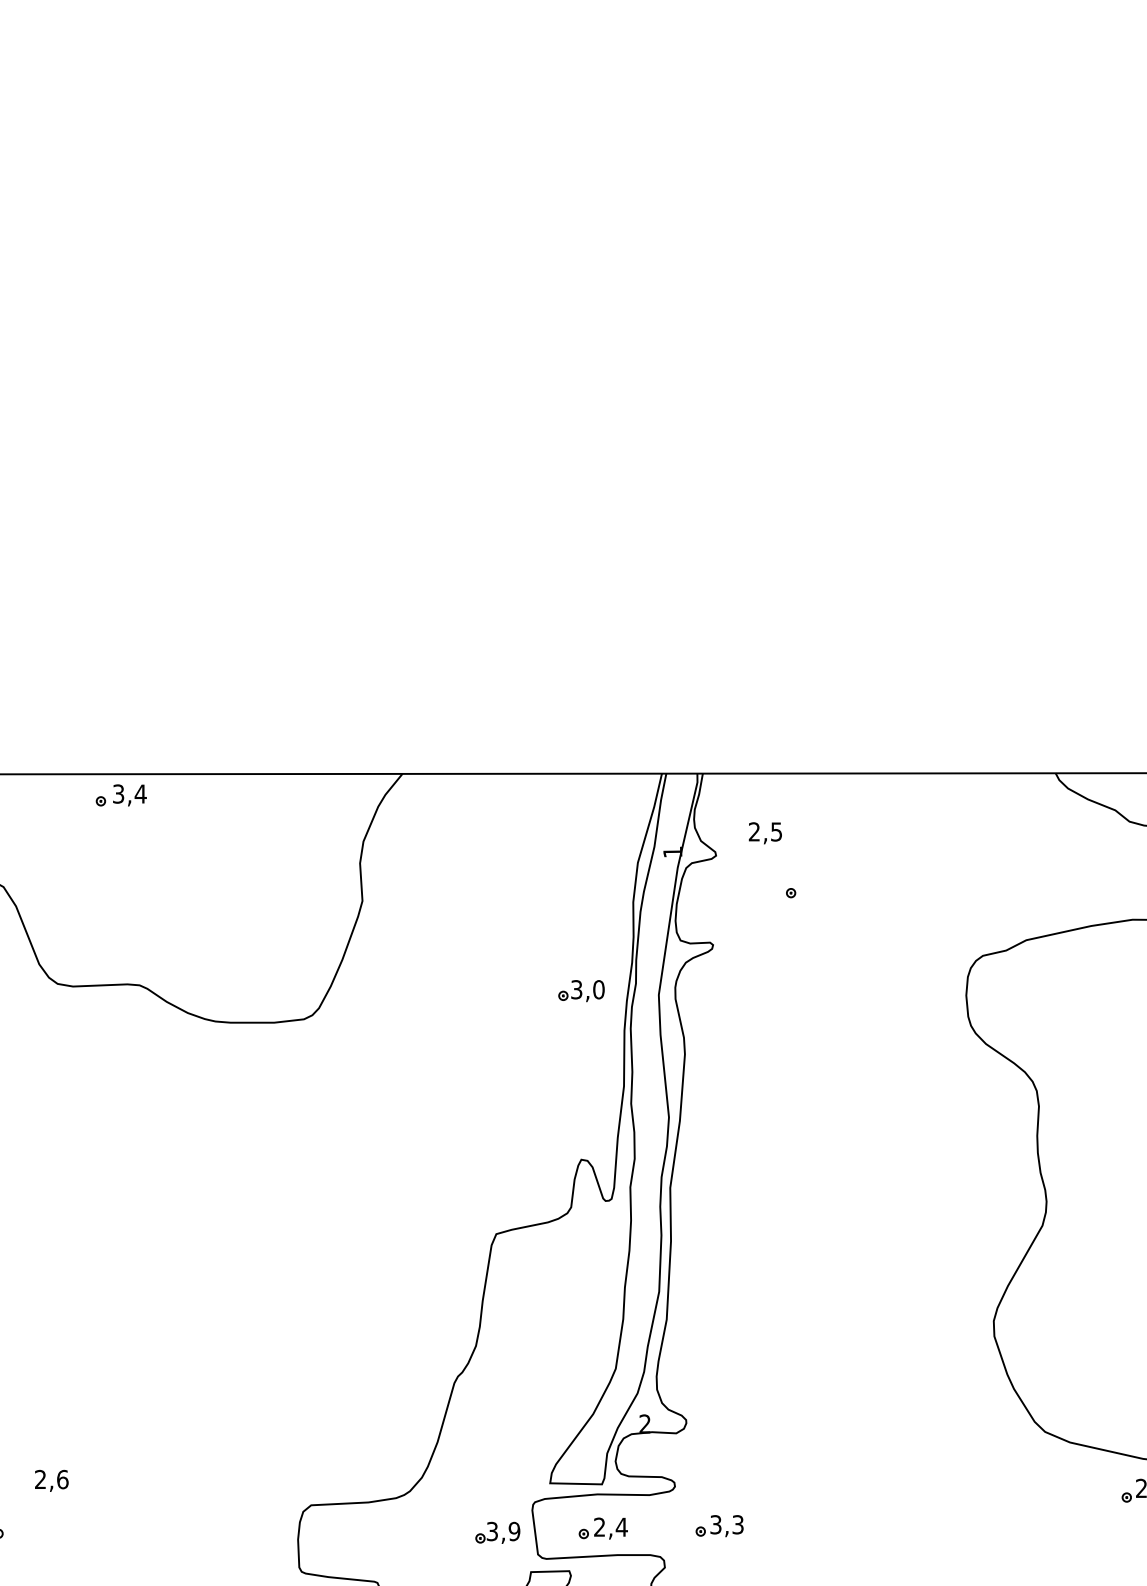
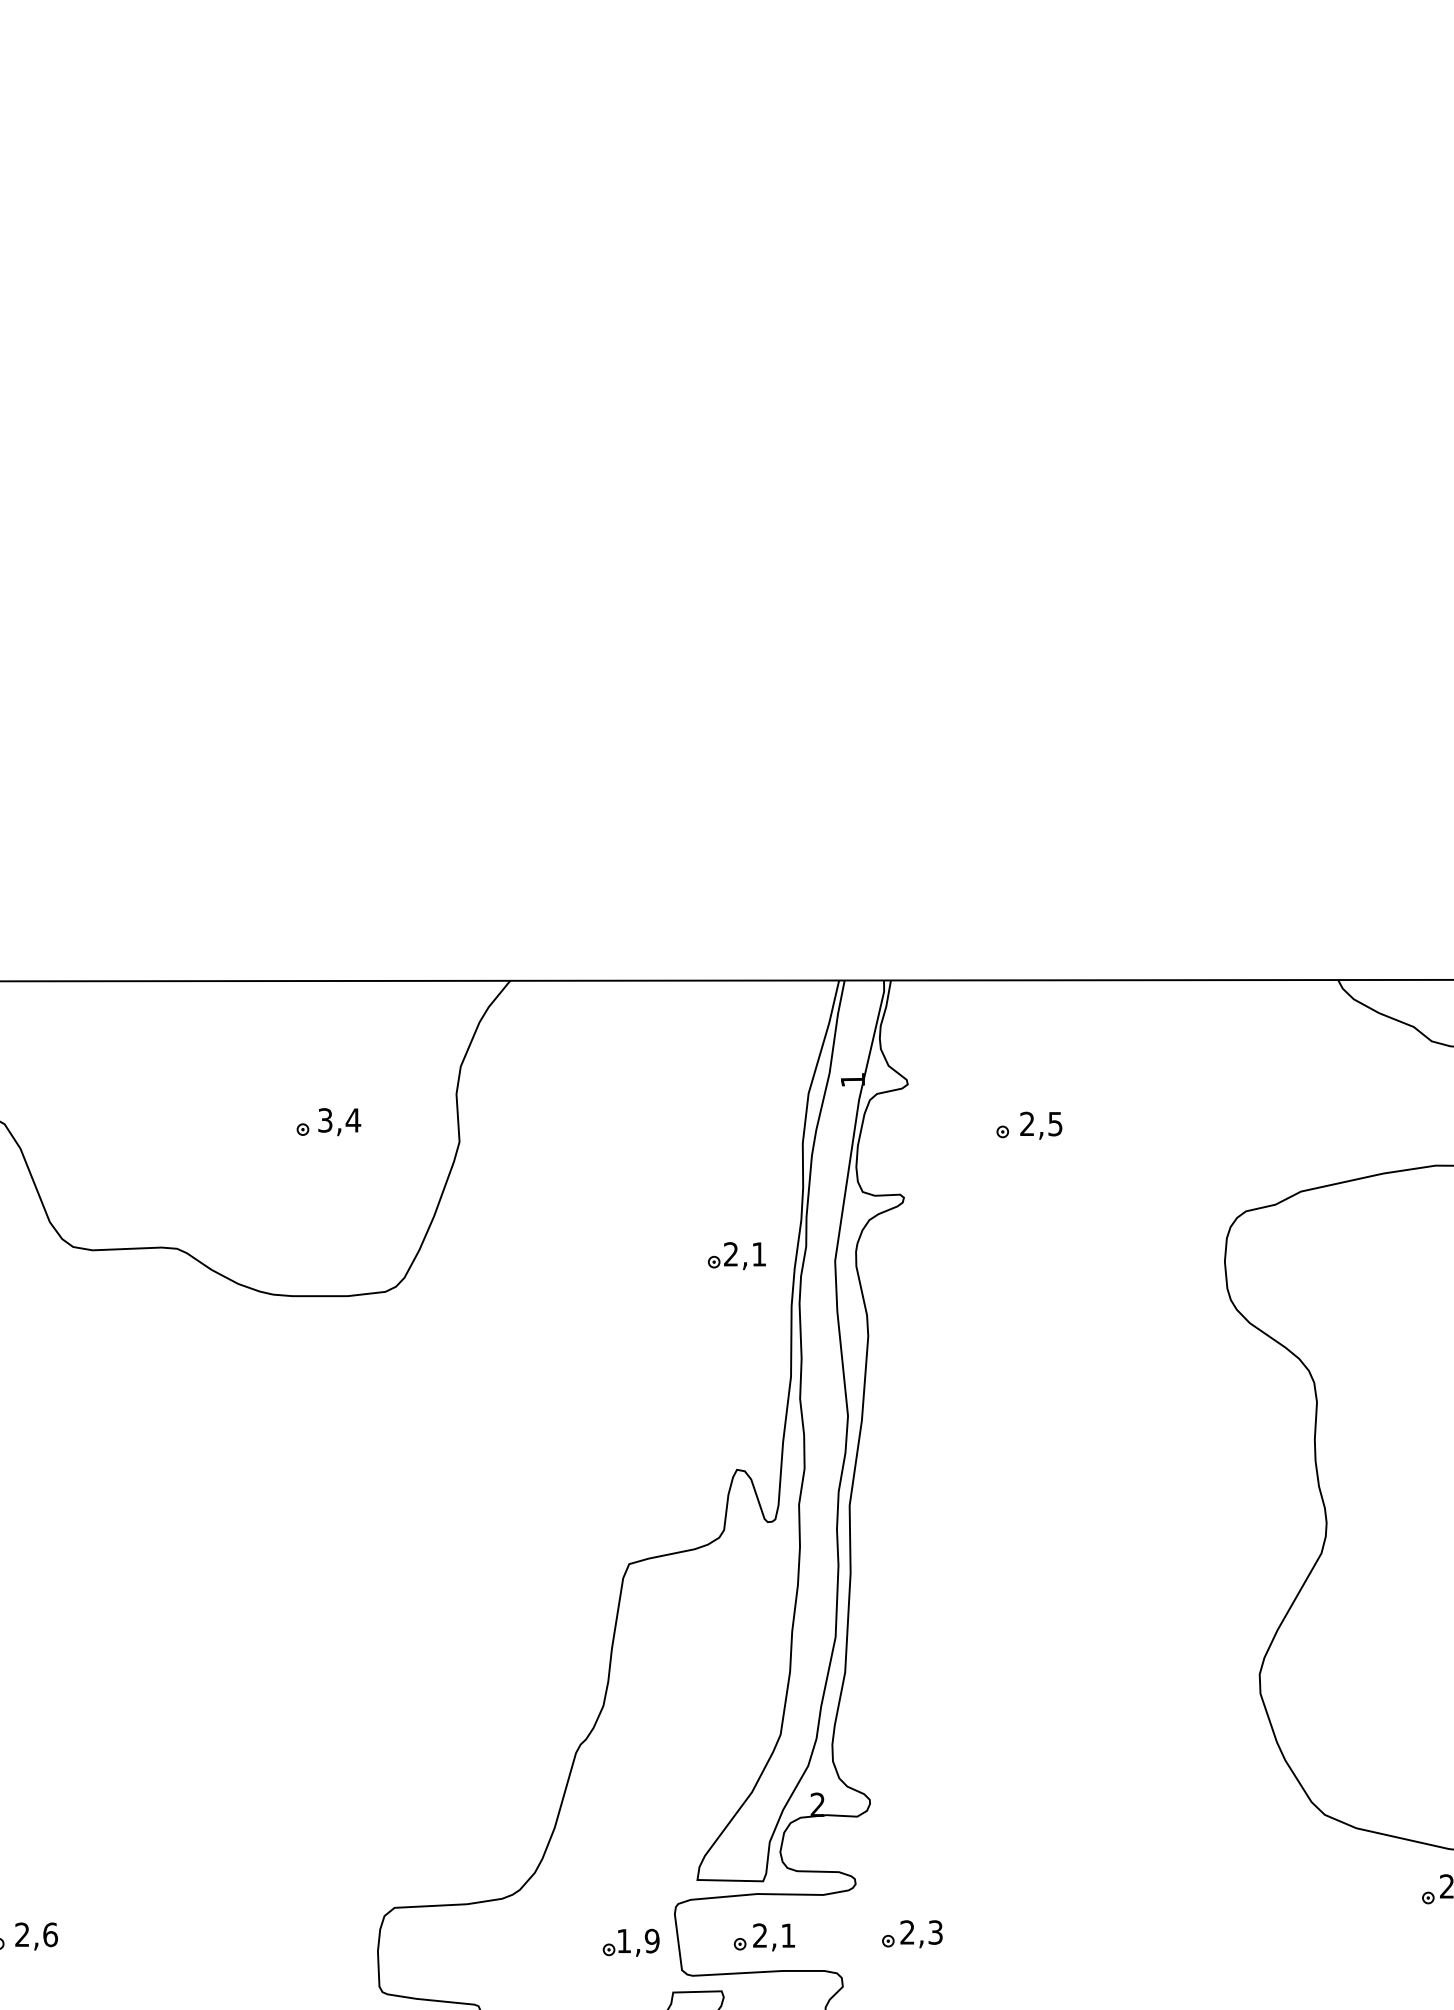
part: (120, 795) -> (327, 1122), moved
text: (764, 833) -> (1040, 1126), moved
text: (587, 989) -> (744, 1254), 3,0 -> 2,1
text: (51, 1480) -> (36, 1935), moved
text: (715, 1524) -> (906, 1932), 3,3 -> 2,3
text: (621, 1526) -> (787, 1934), 2,4 -> 2,1
text: (491, 1531) -> (623, 1941), 3,9 -> 1,9

